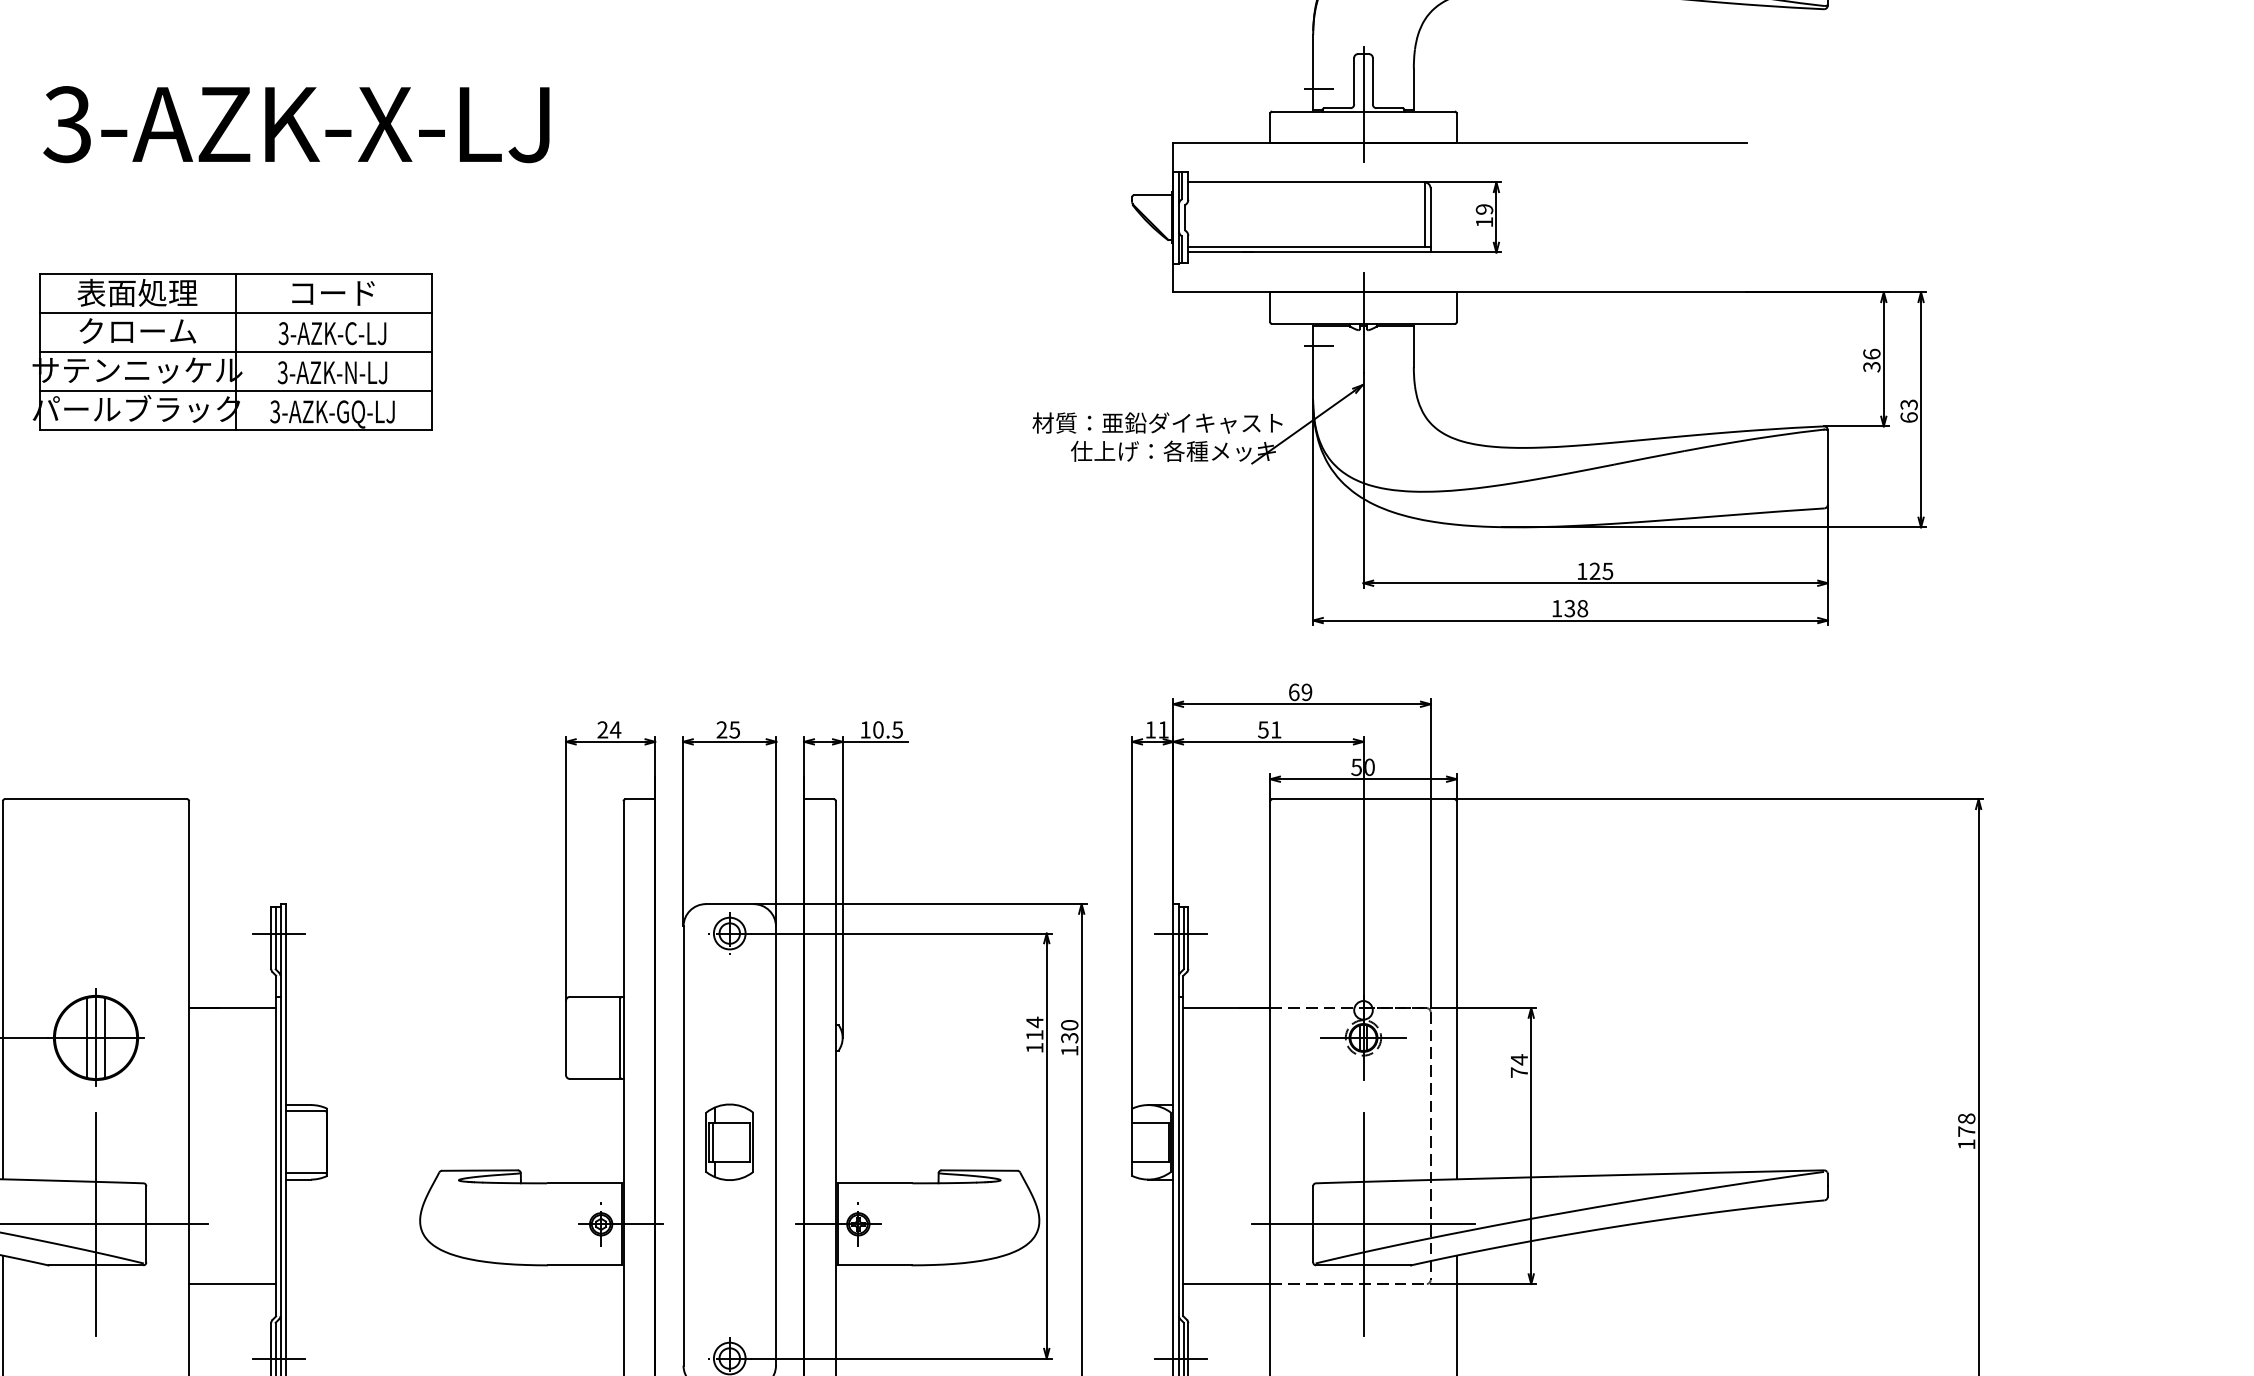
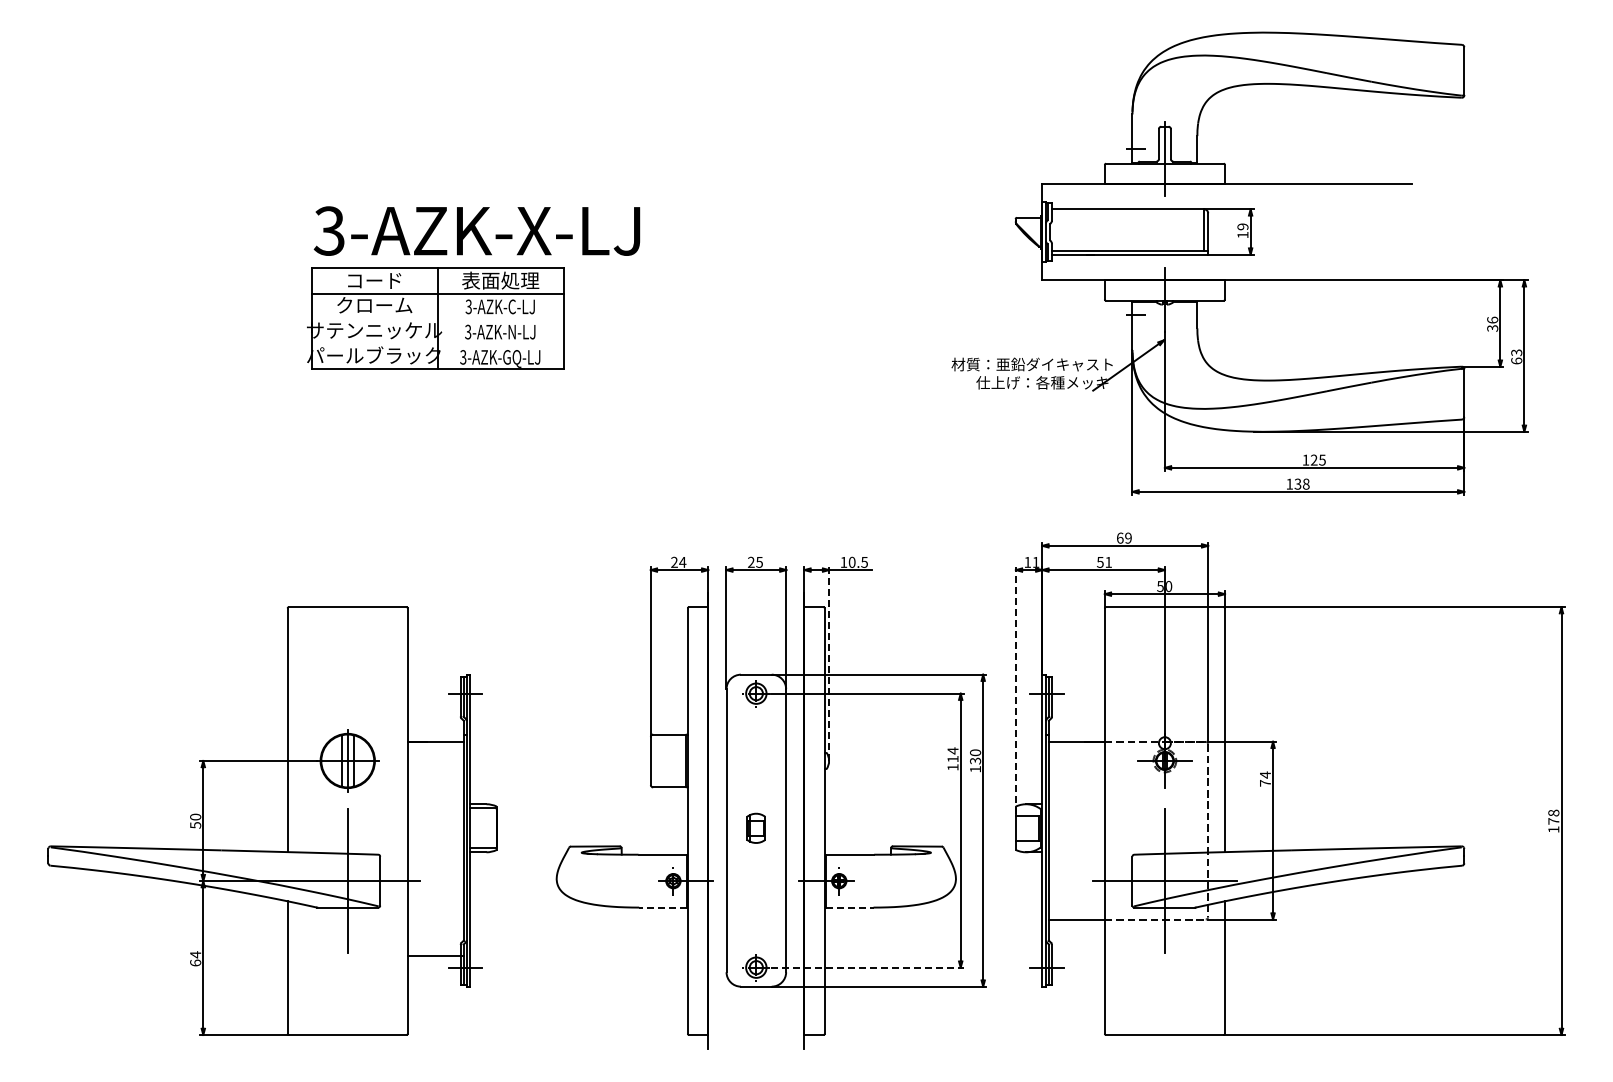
text: (295, 123) -> (476, 230), moved
text: (137, 292) -> (374, 280), 表面処理 -> コード
text: (332, 292) -> (500, 280), コード -> 表面処理
line: (235, 351) -> (437, 318), removed
line: (235, 390) -> (437, 343), removed
line: (843, 886) -> (829, 663), solid -> dashed
line: (1131, 927) -> (1015, 689), solid -> dashed
part: (728, 1142) -> (755, 828), size x0.6
line: (584, 1265) -> (662, 907), solid -> dashed
line: (874, 1265) -> (849, 907), solid -> dashed
line: (232, 1283) -> (435, 955), moved
line: (902, 1358) -> (867, 967), solid -> dashed

